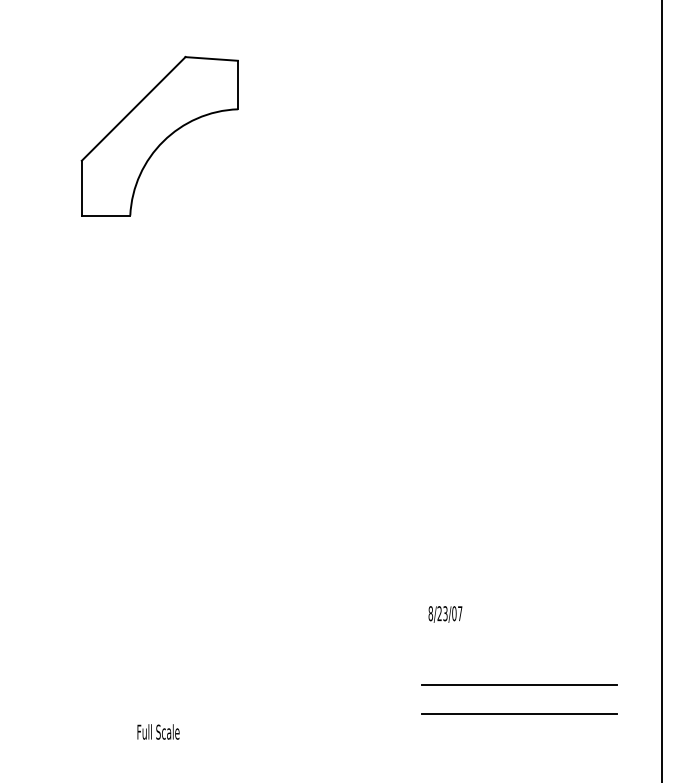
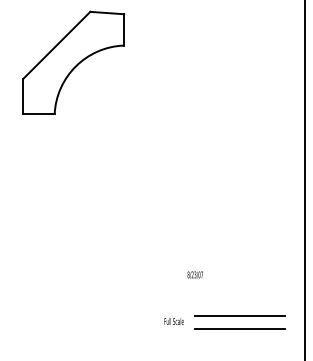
part: (159, 135) -> (73, 62), size x1.4
text: (443, 612) -> (194, 274), moved
text: (157, 732) -> (173, 321), moved

